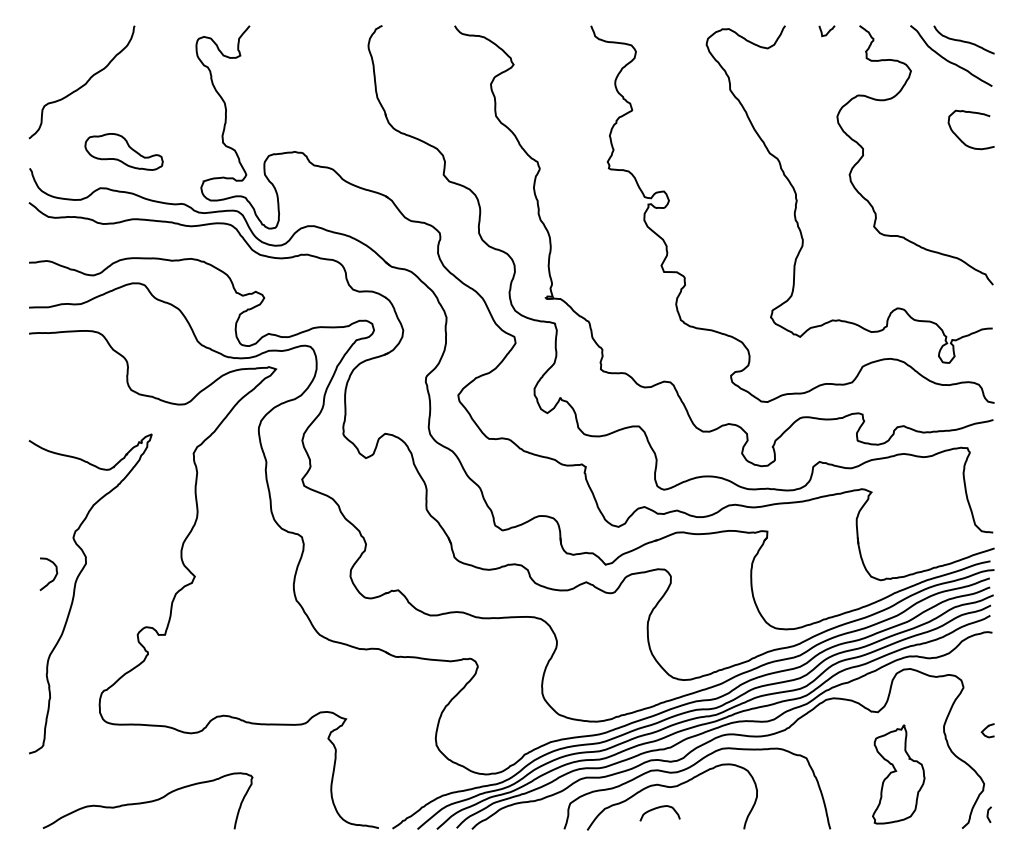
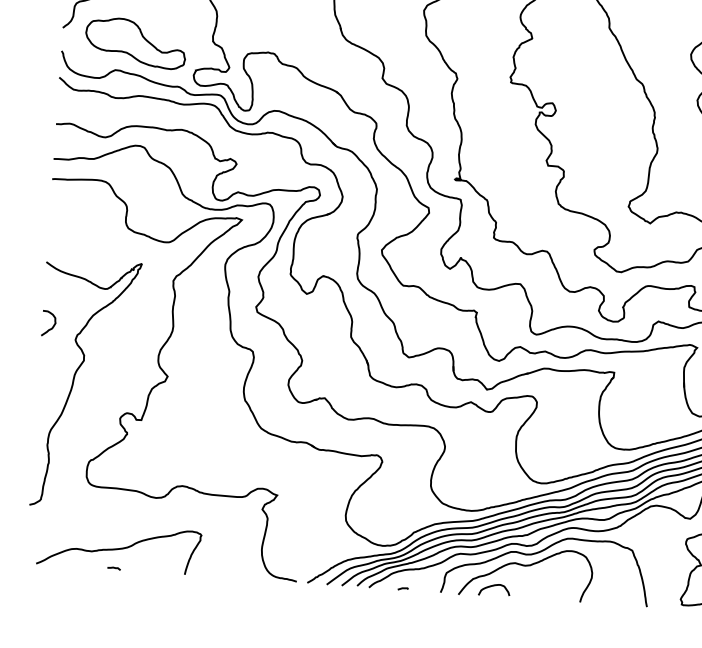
part: (123, 151) -> (135, 42), size x1.67
curve: (54, 576) -> (53, 325), moved
curve: (659, 808) -> (494, 586), moved
curve: (143, 827) -> (114, 568), added
line: (516, 827) -> (403, 588), added

